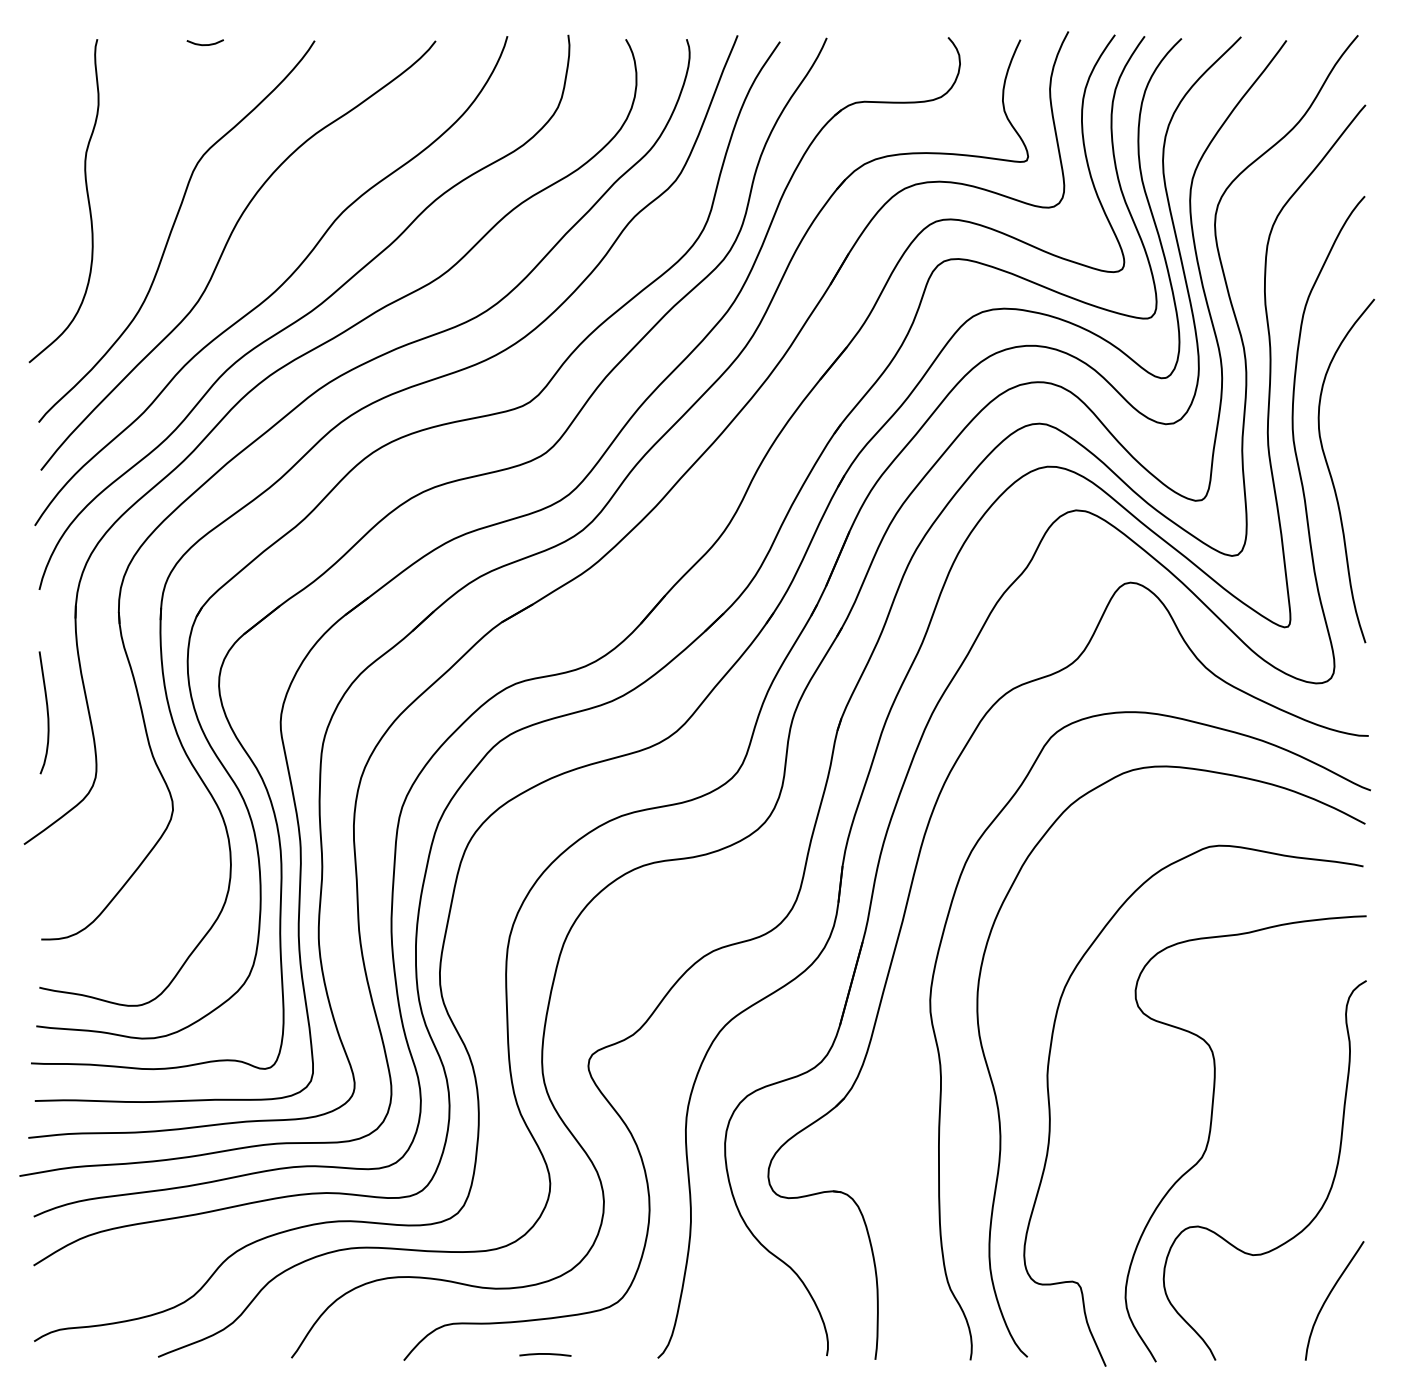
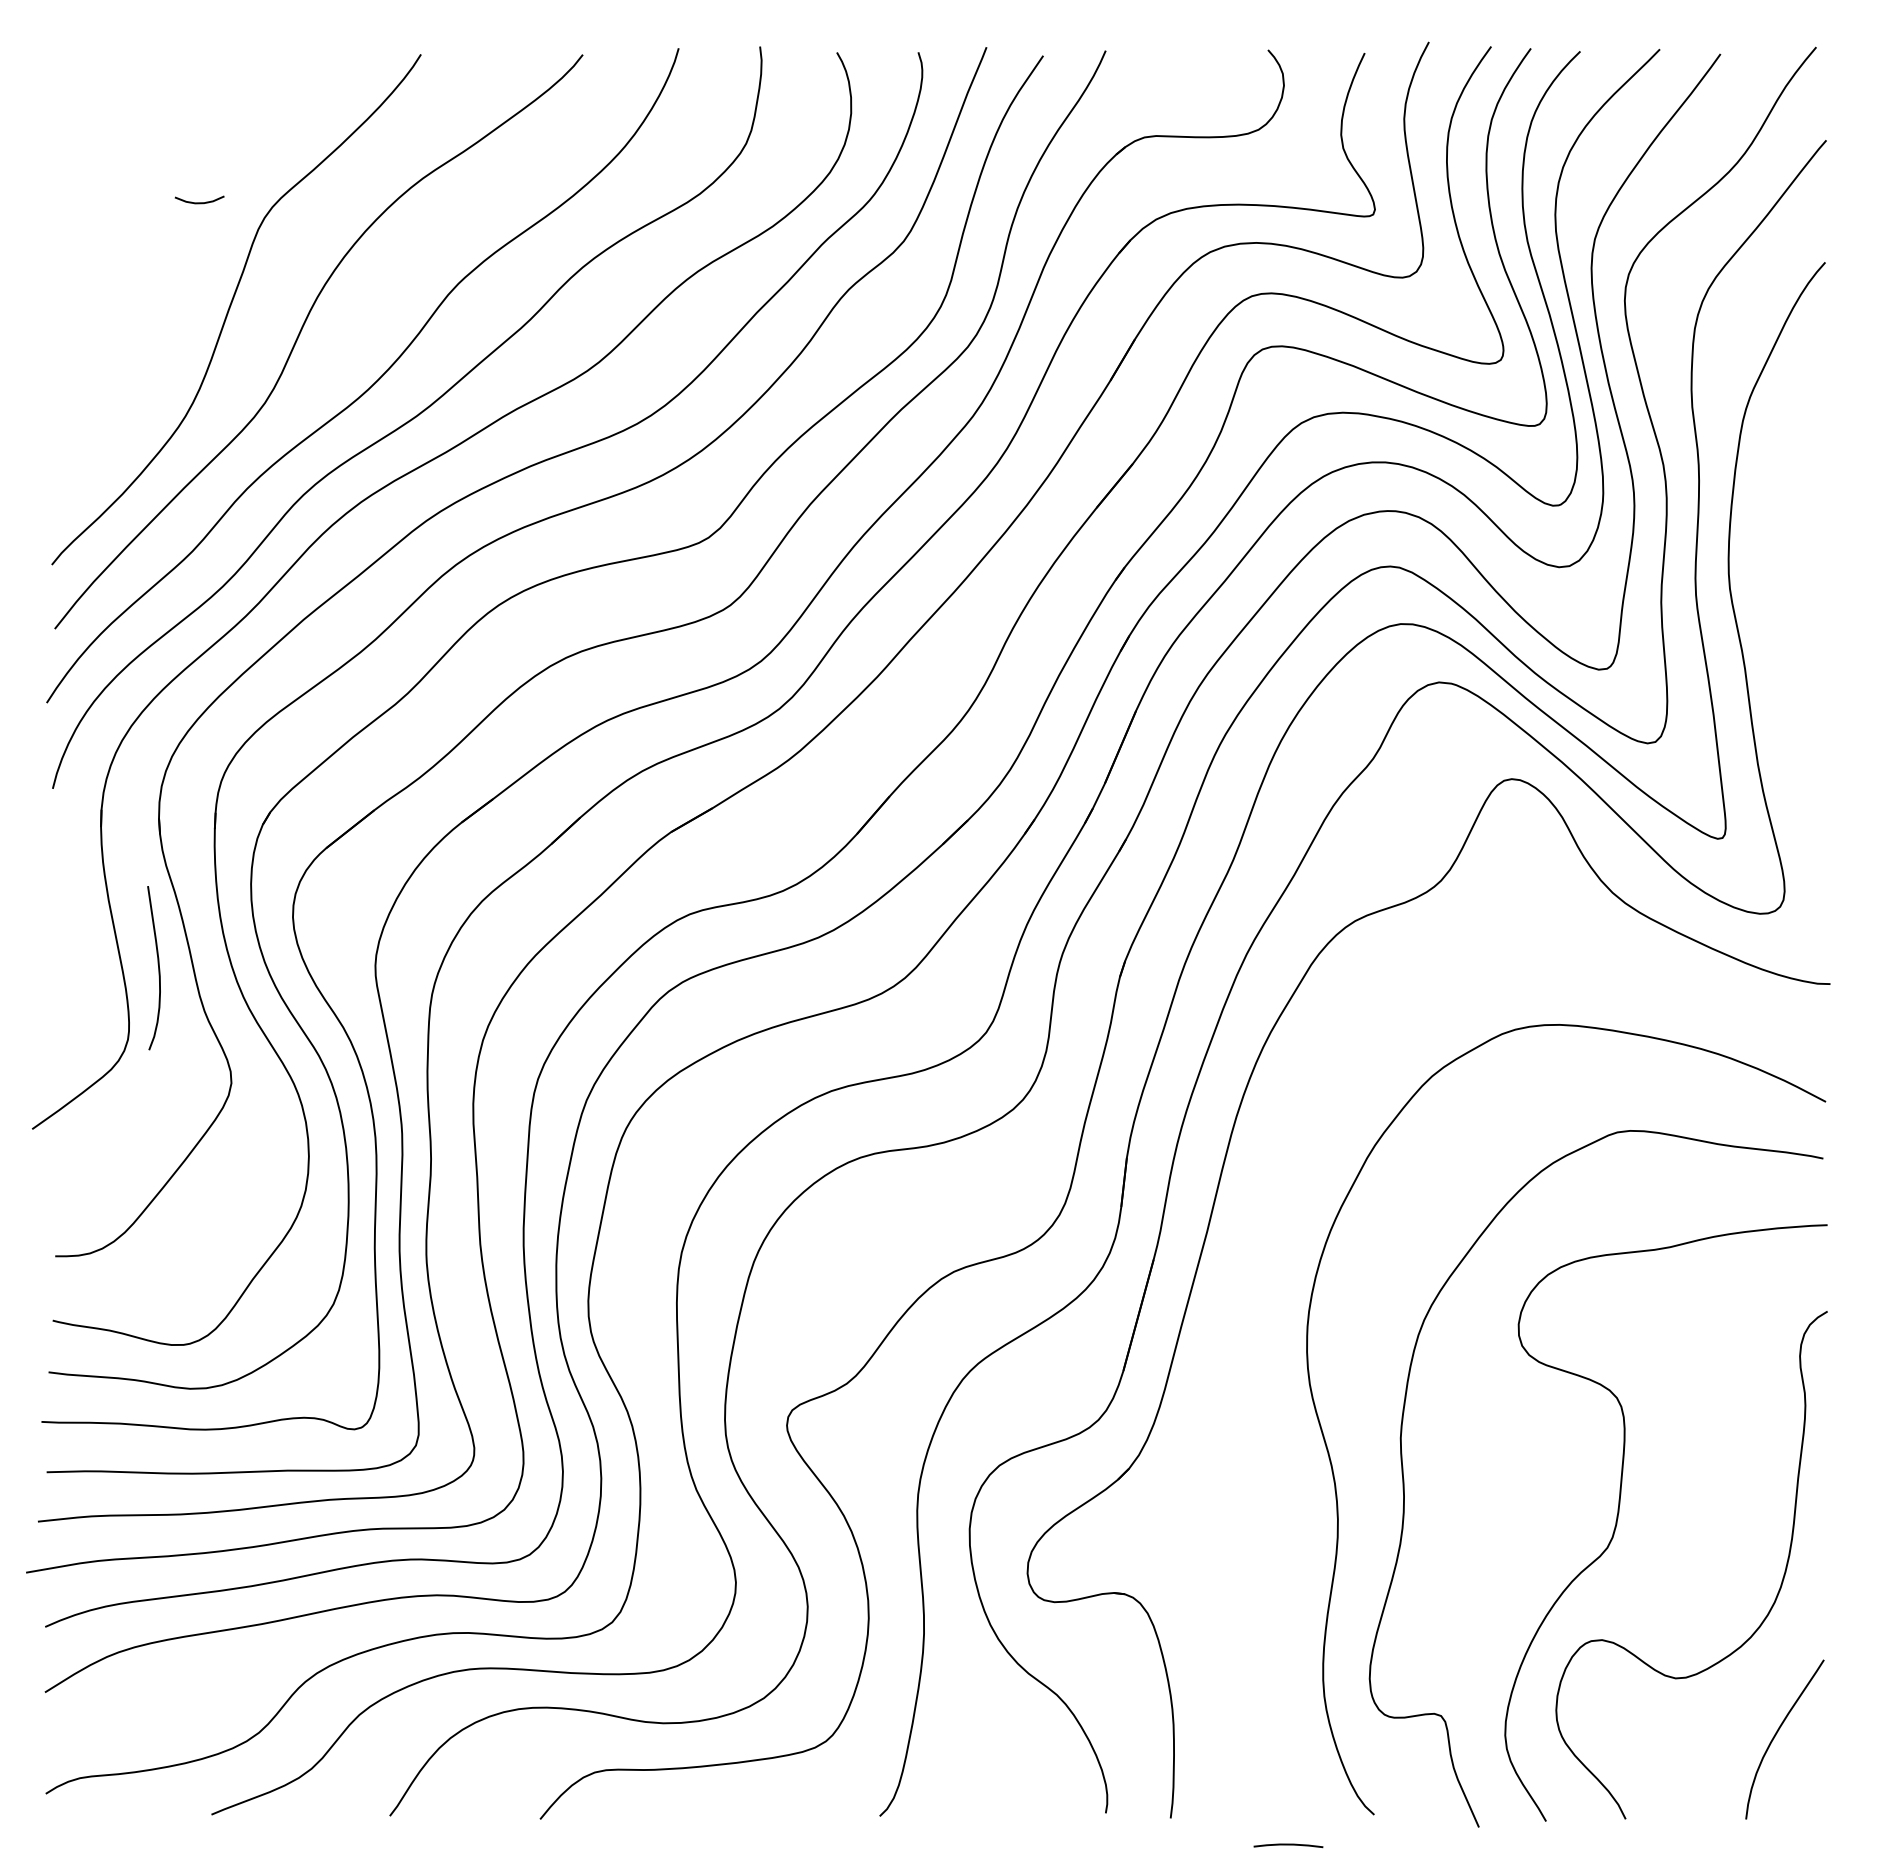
curve: (205, 44) -> (199, 202), moved
curve: (87, 195) -> (116, 261), removed
curve: (1331, 475) -> (1780, 635), removed
curve: (47, 713) -> (158, 968), moved
curve: (941, 1063) -> (1258, 1421), removed
curve: (545, 1354) -> (1288, 1845), moved

